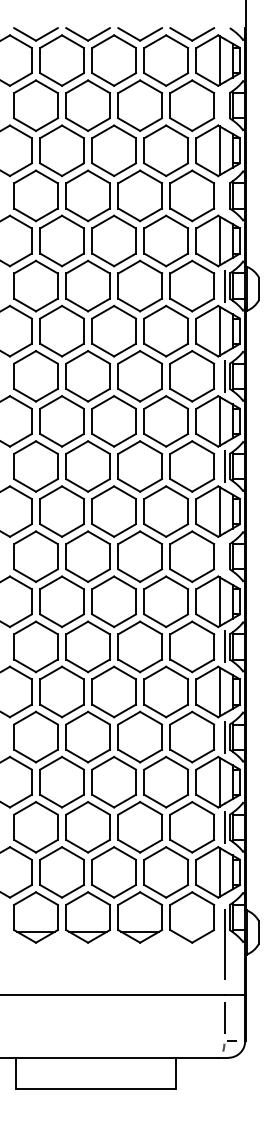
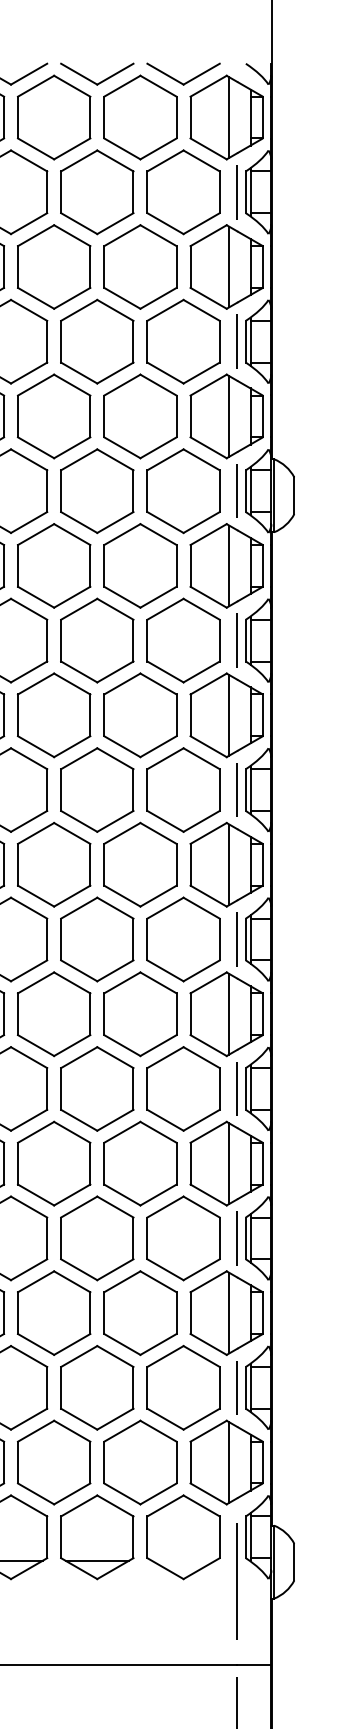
line: (224, 105) -> (237, 191), added
line: (224, 195) -> (237, 341), added
line: (224, 556) -> (237, 939), added

